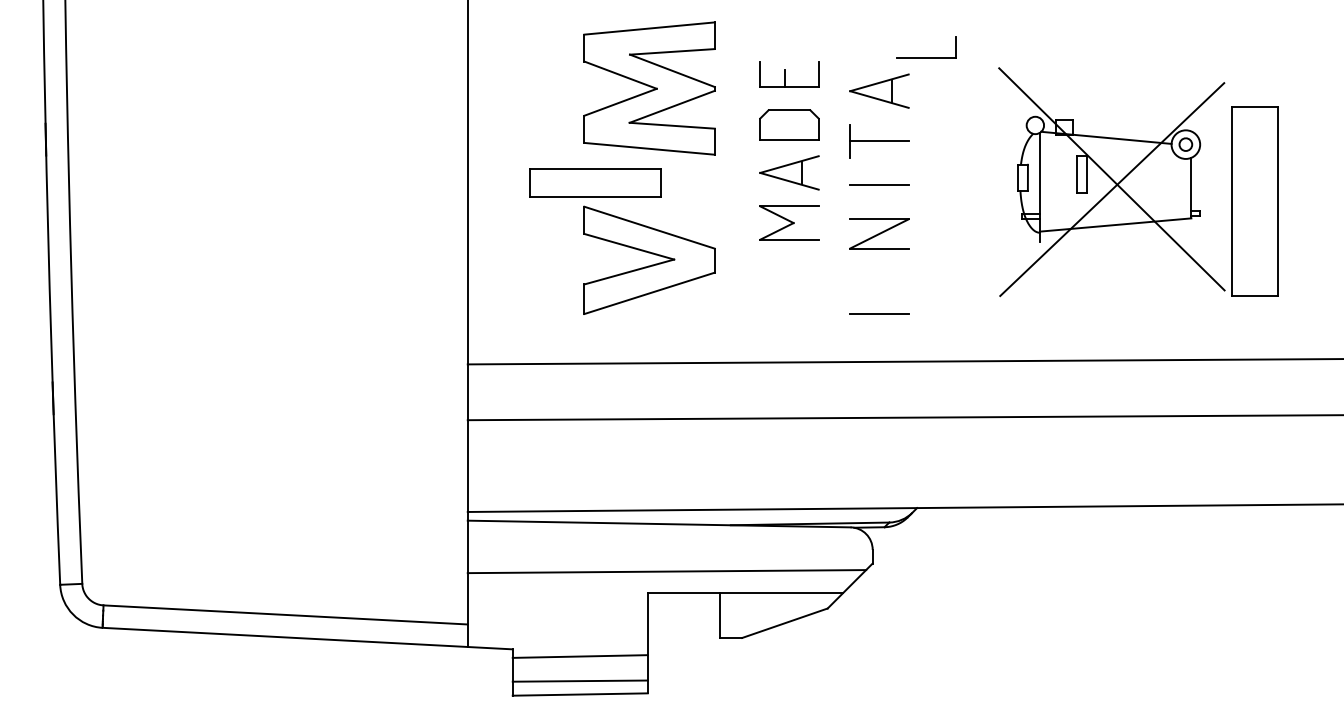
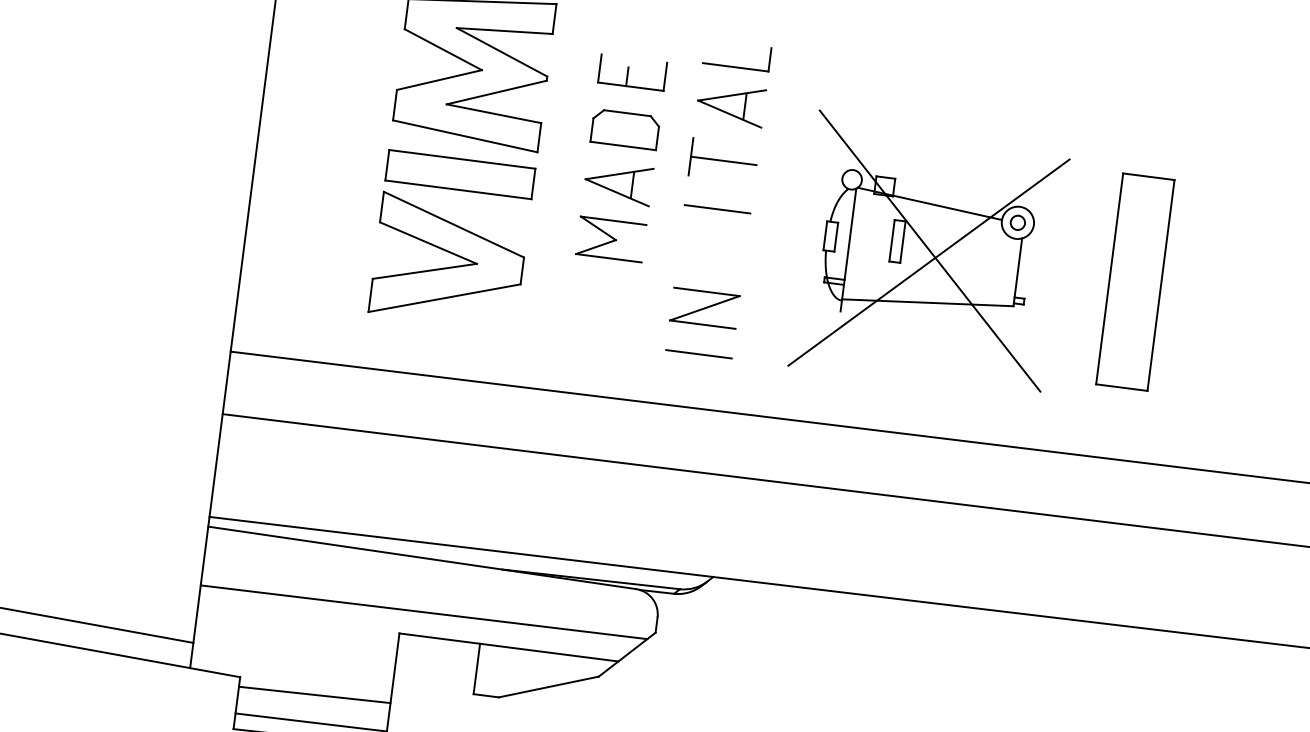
part: (926, 57) -> (735, 67), moved
part: (595, 182) -> (460, 174), moved
part: (1111, 182) -> (929, 254), moved
part: (879, 233) -> (704, 307), moved

